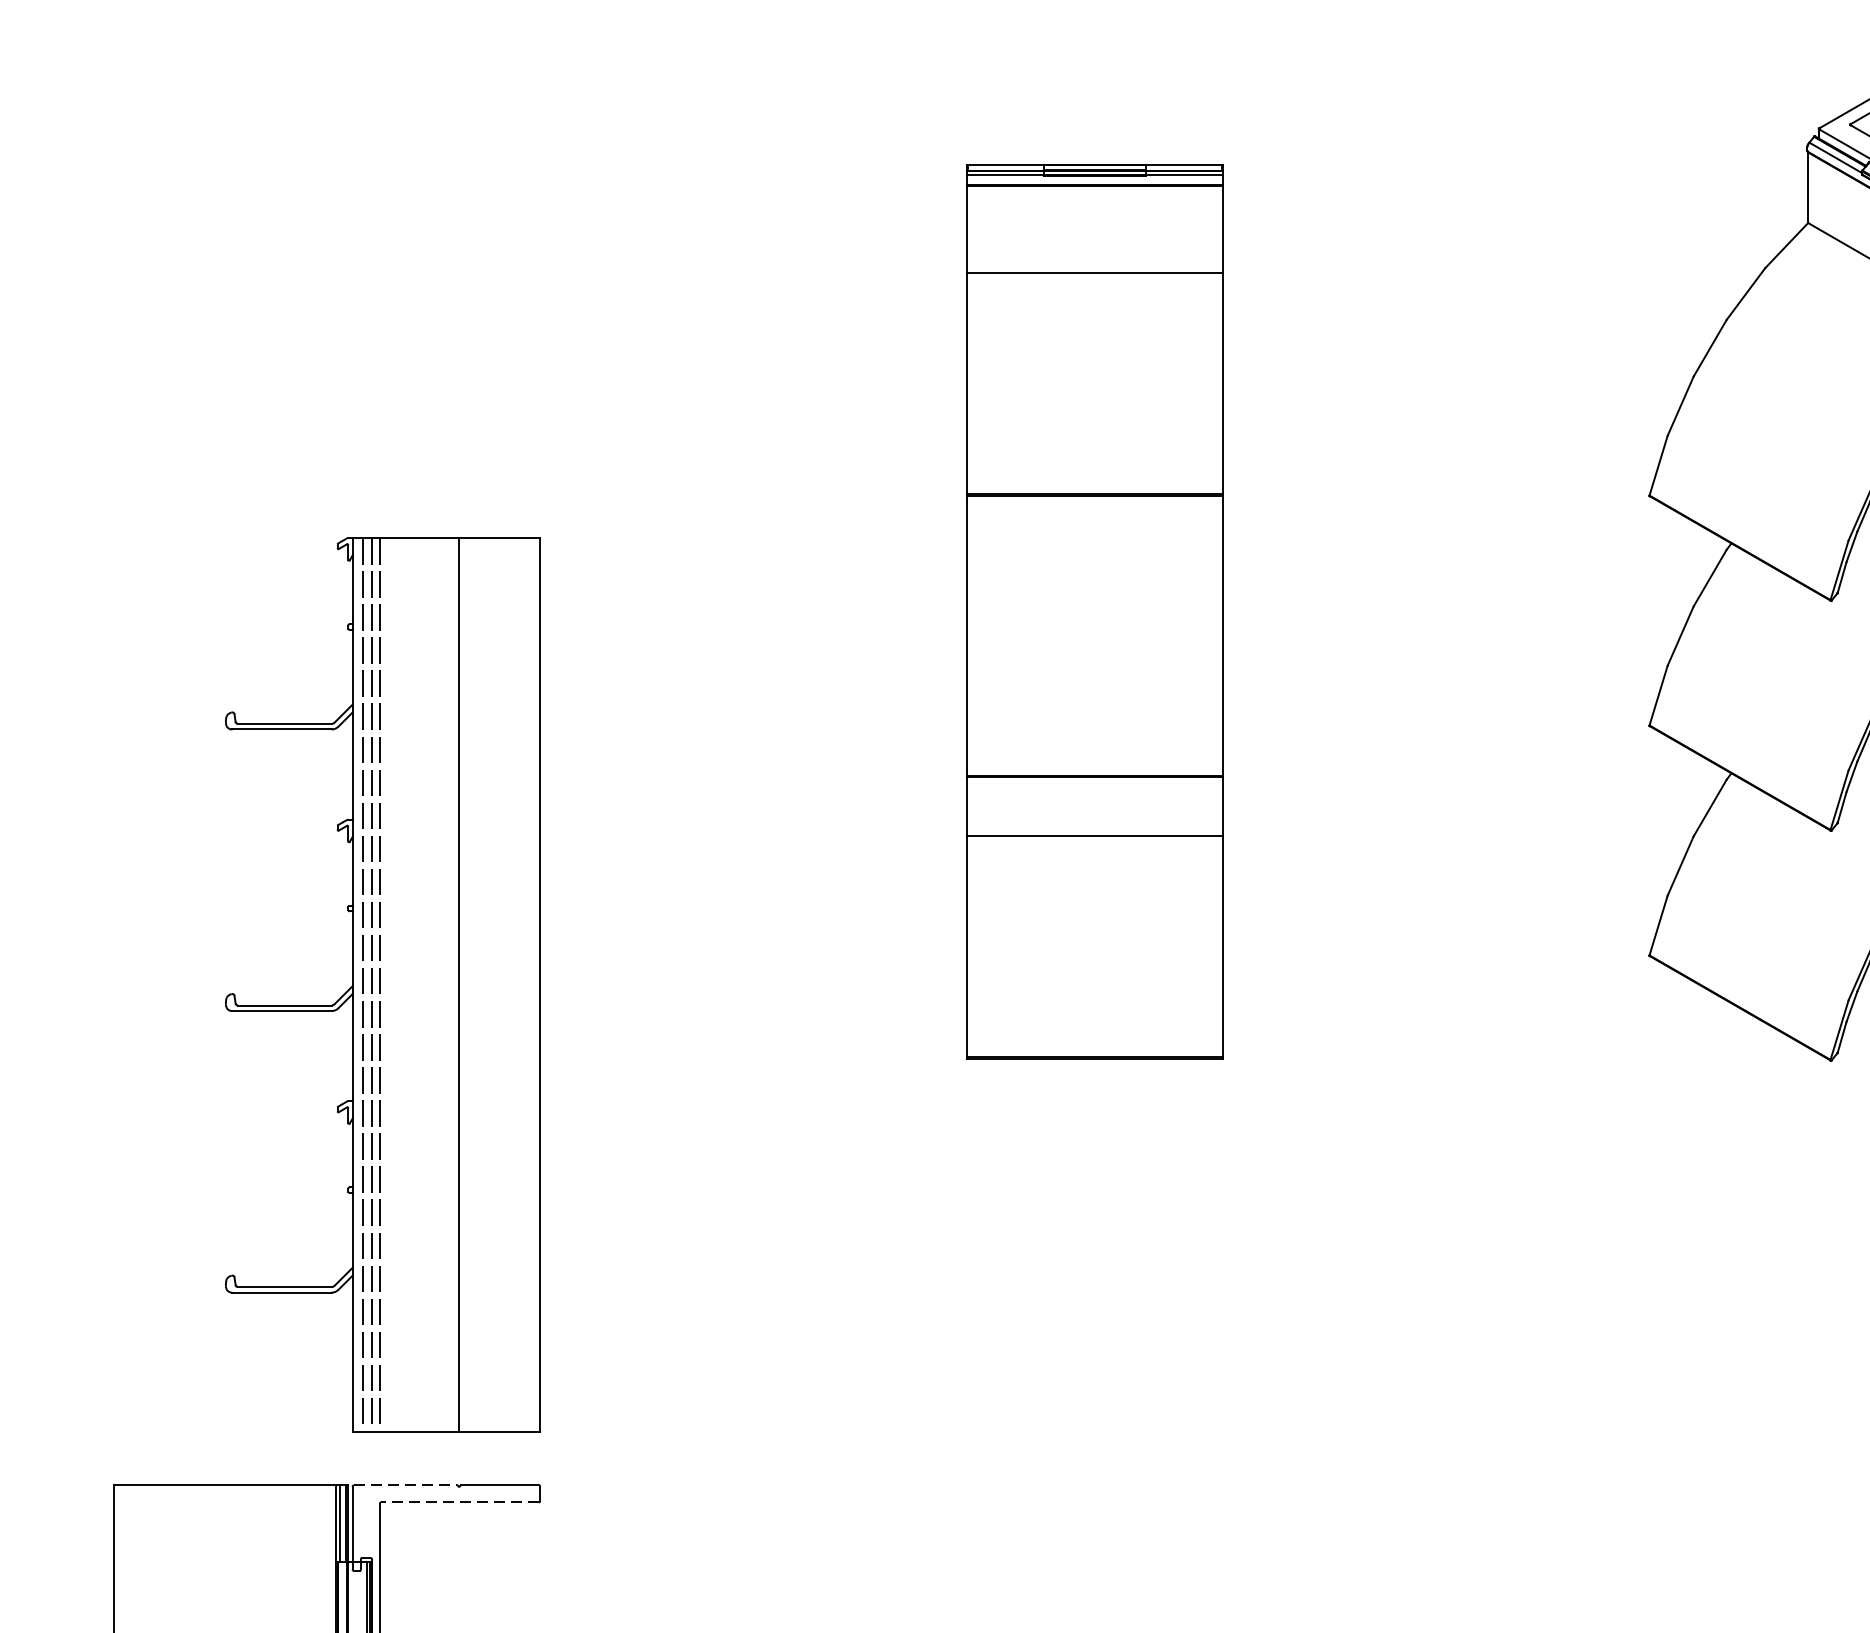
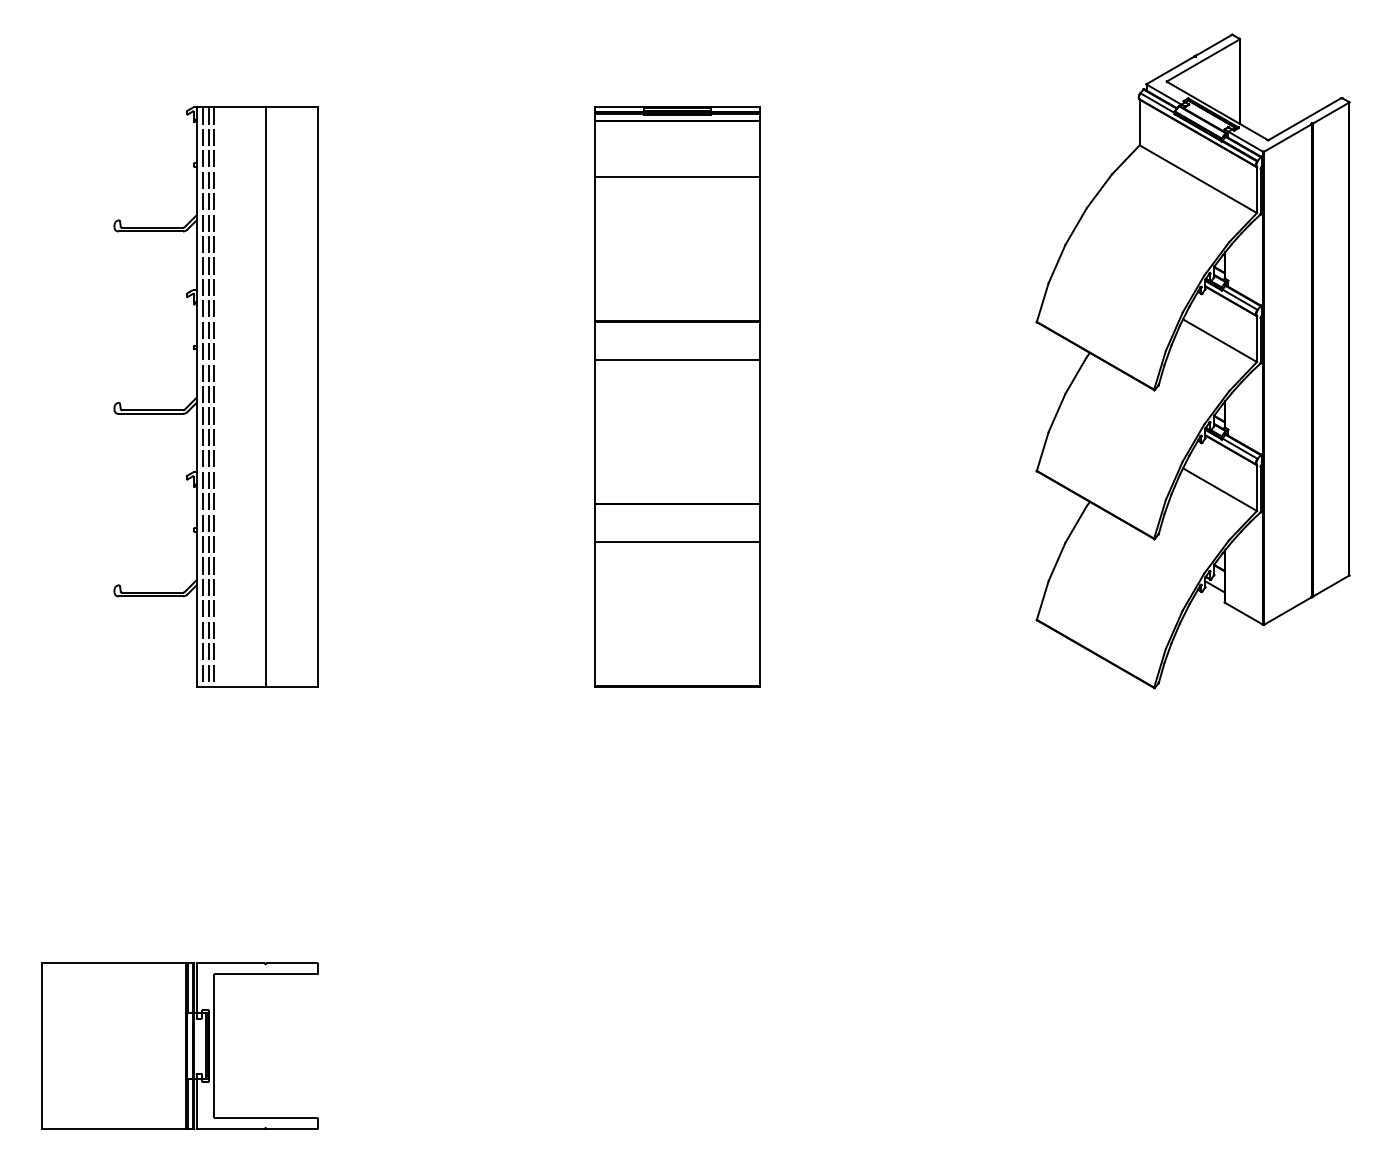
line: (1094, 553) -> (677, 359), added
part: (381, 984) -> (215, 396), moved
line: (406, 1485) -> (231, 963), dashed -> solid
line: (458, 1502) -> (265, 974), dashed -> solid

